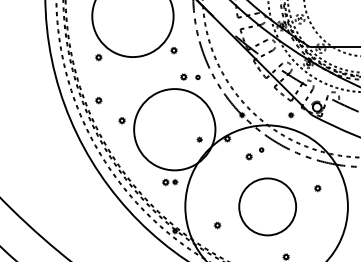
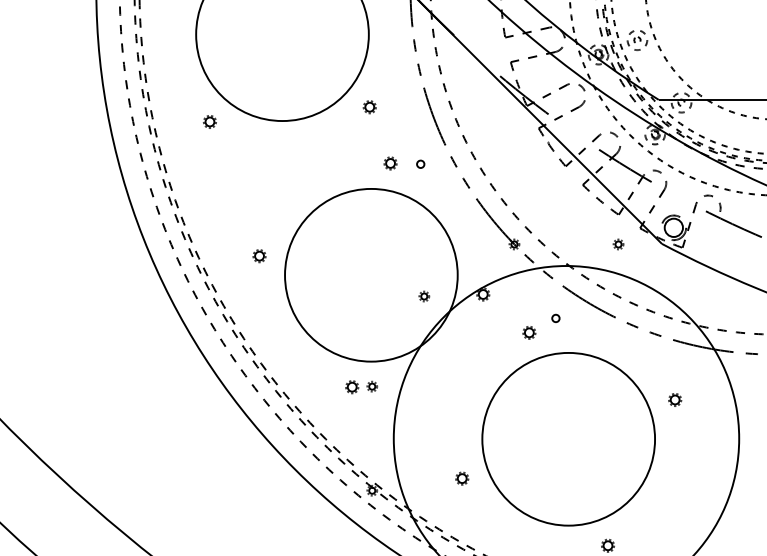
part: (98, 100) -> (209, 213), removed
circle: (267, 206) -> (568, 438), size x1.43

